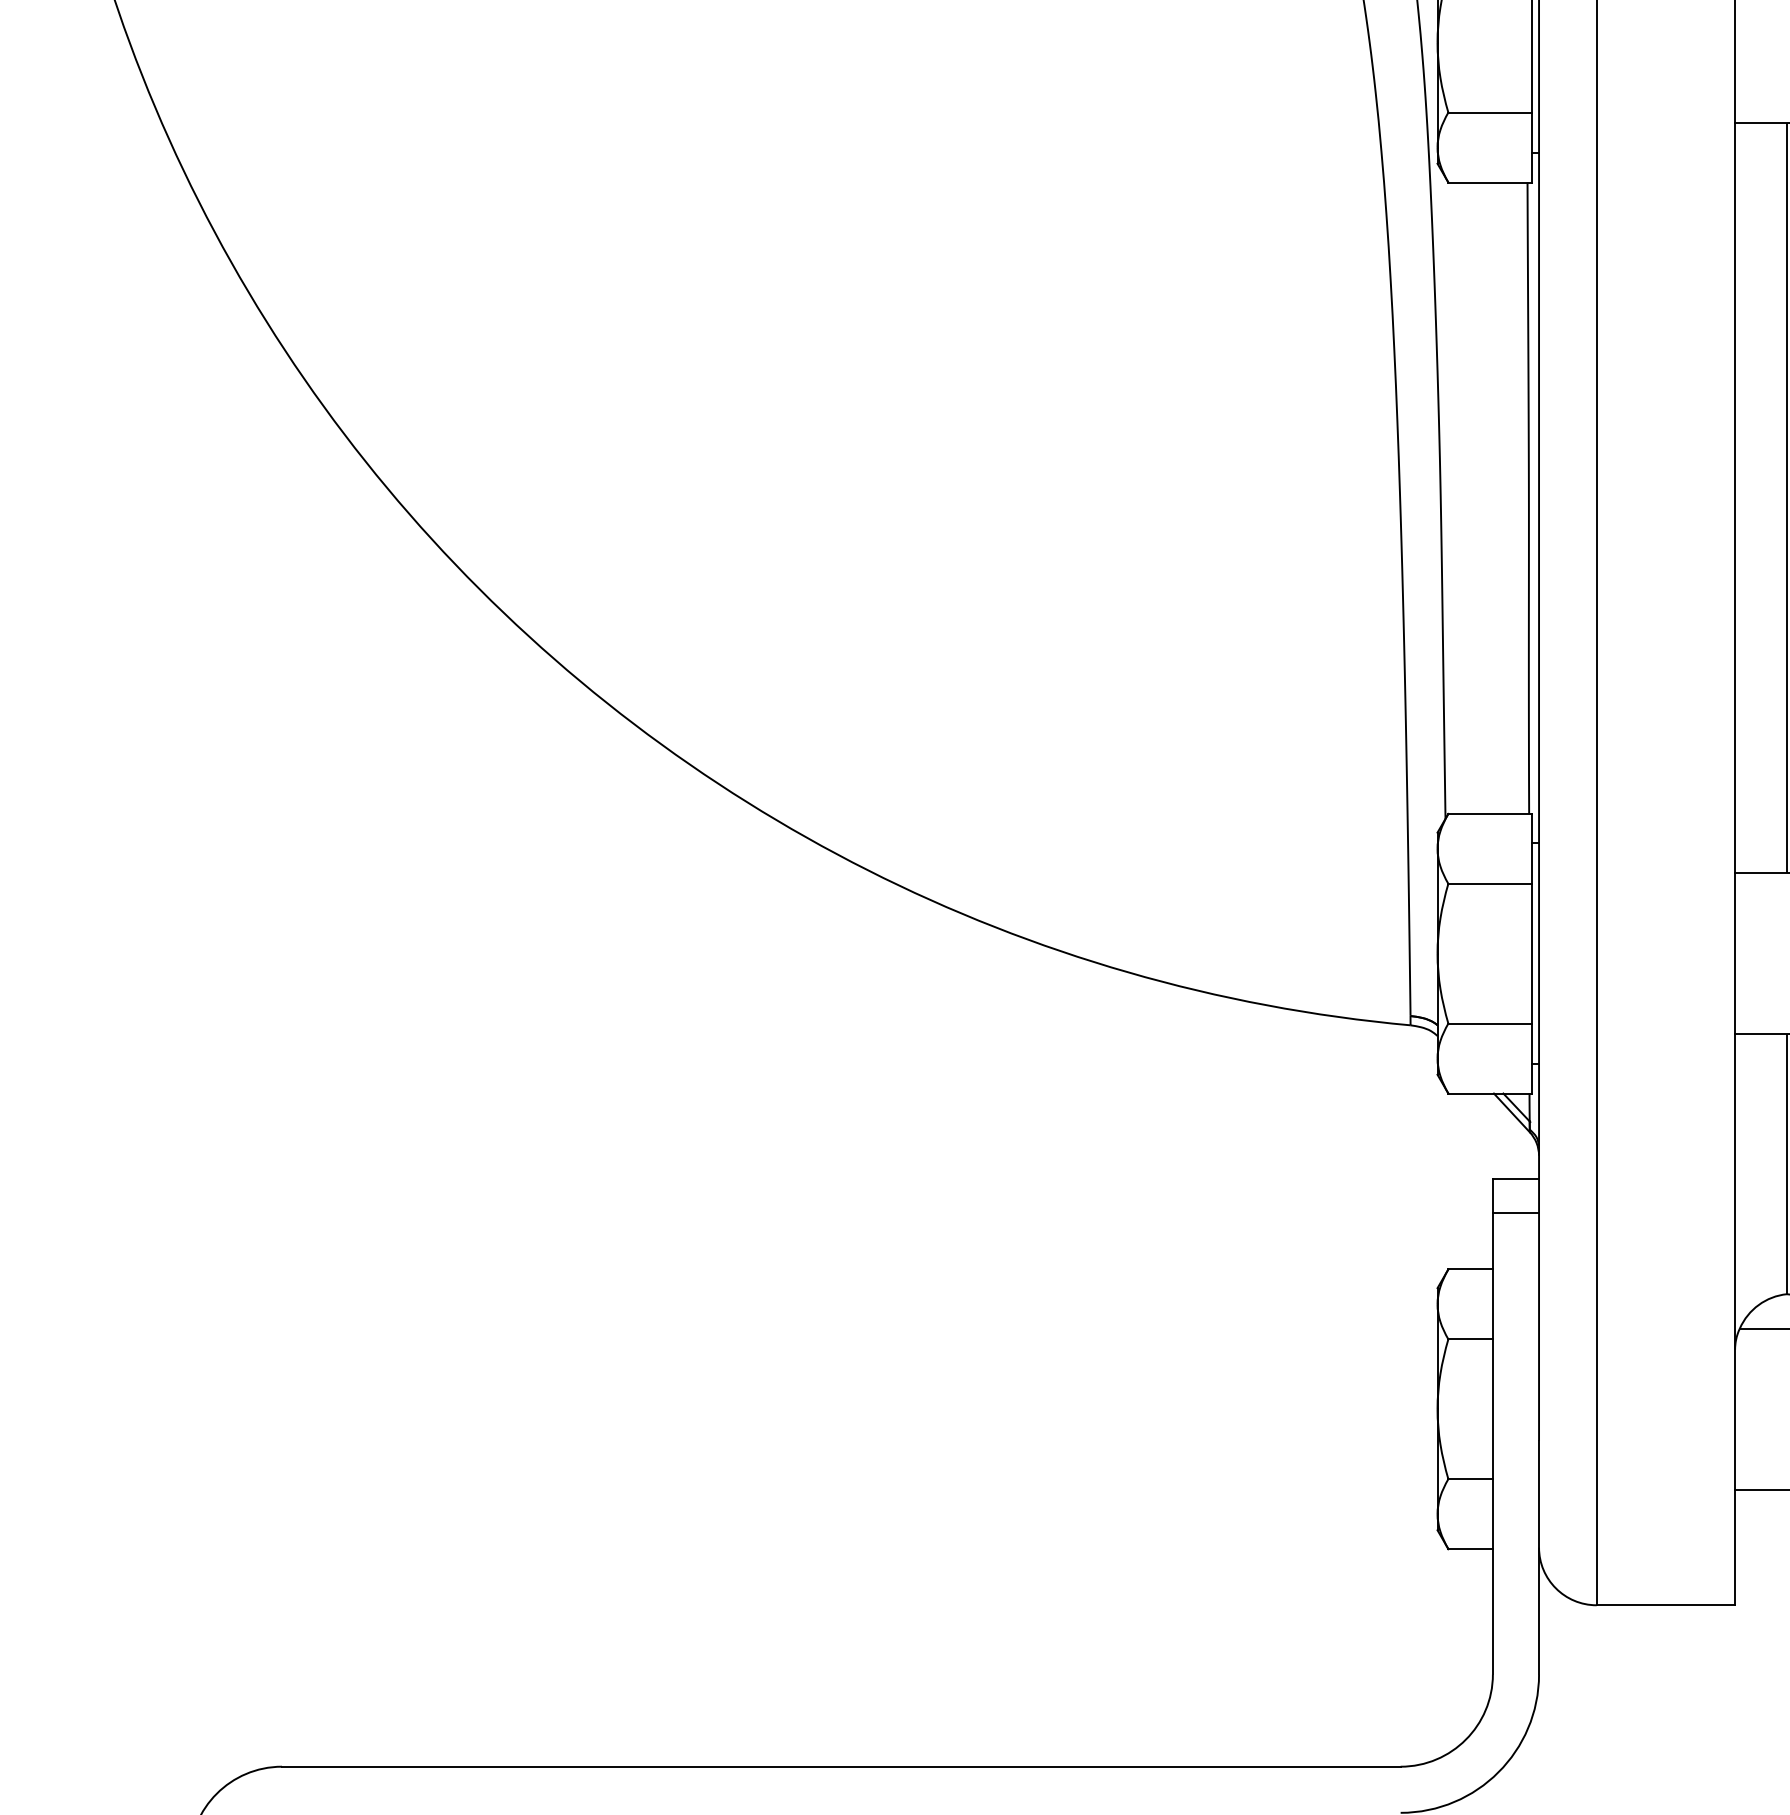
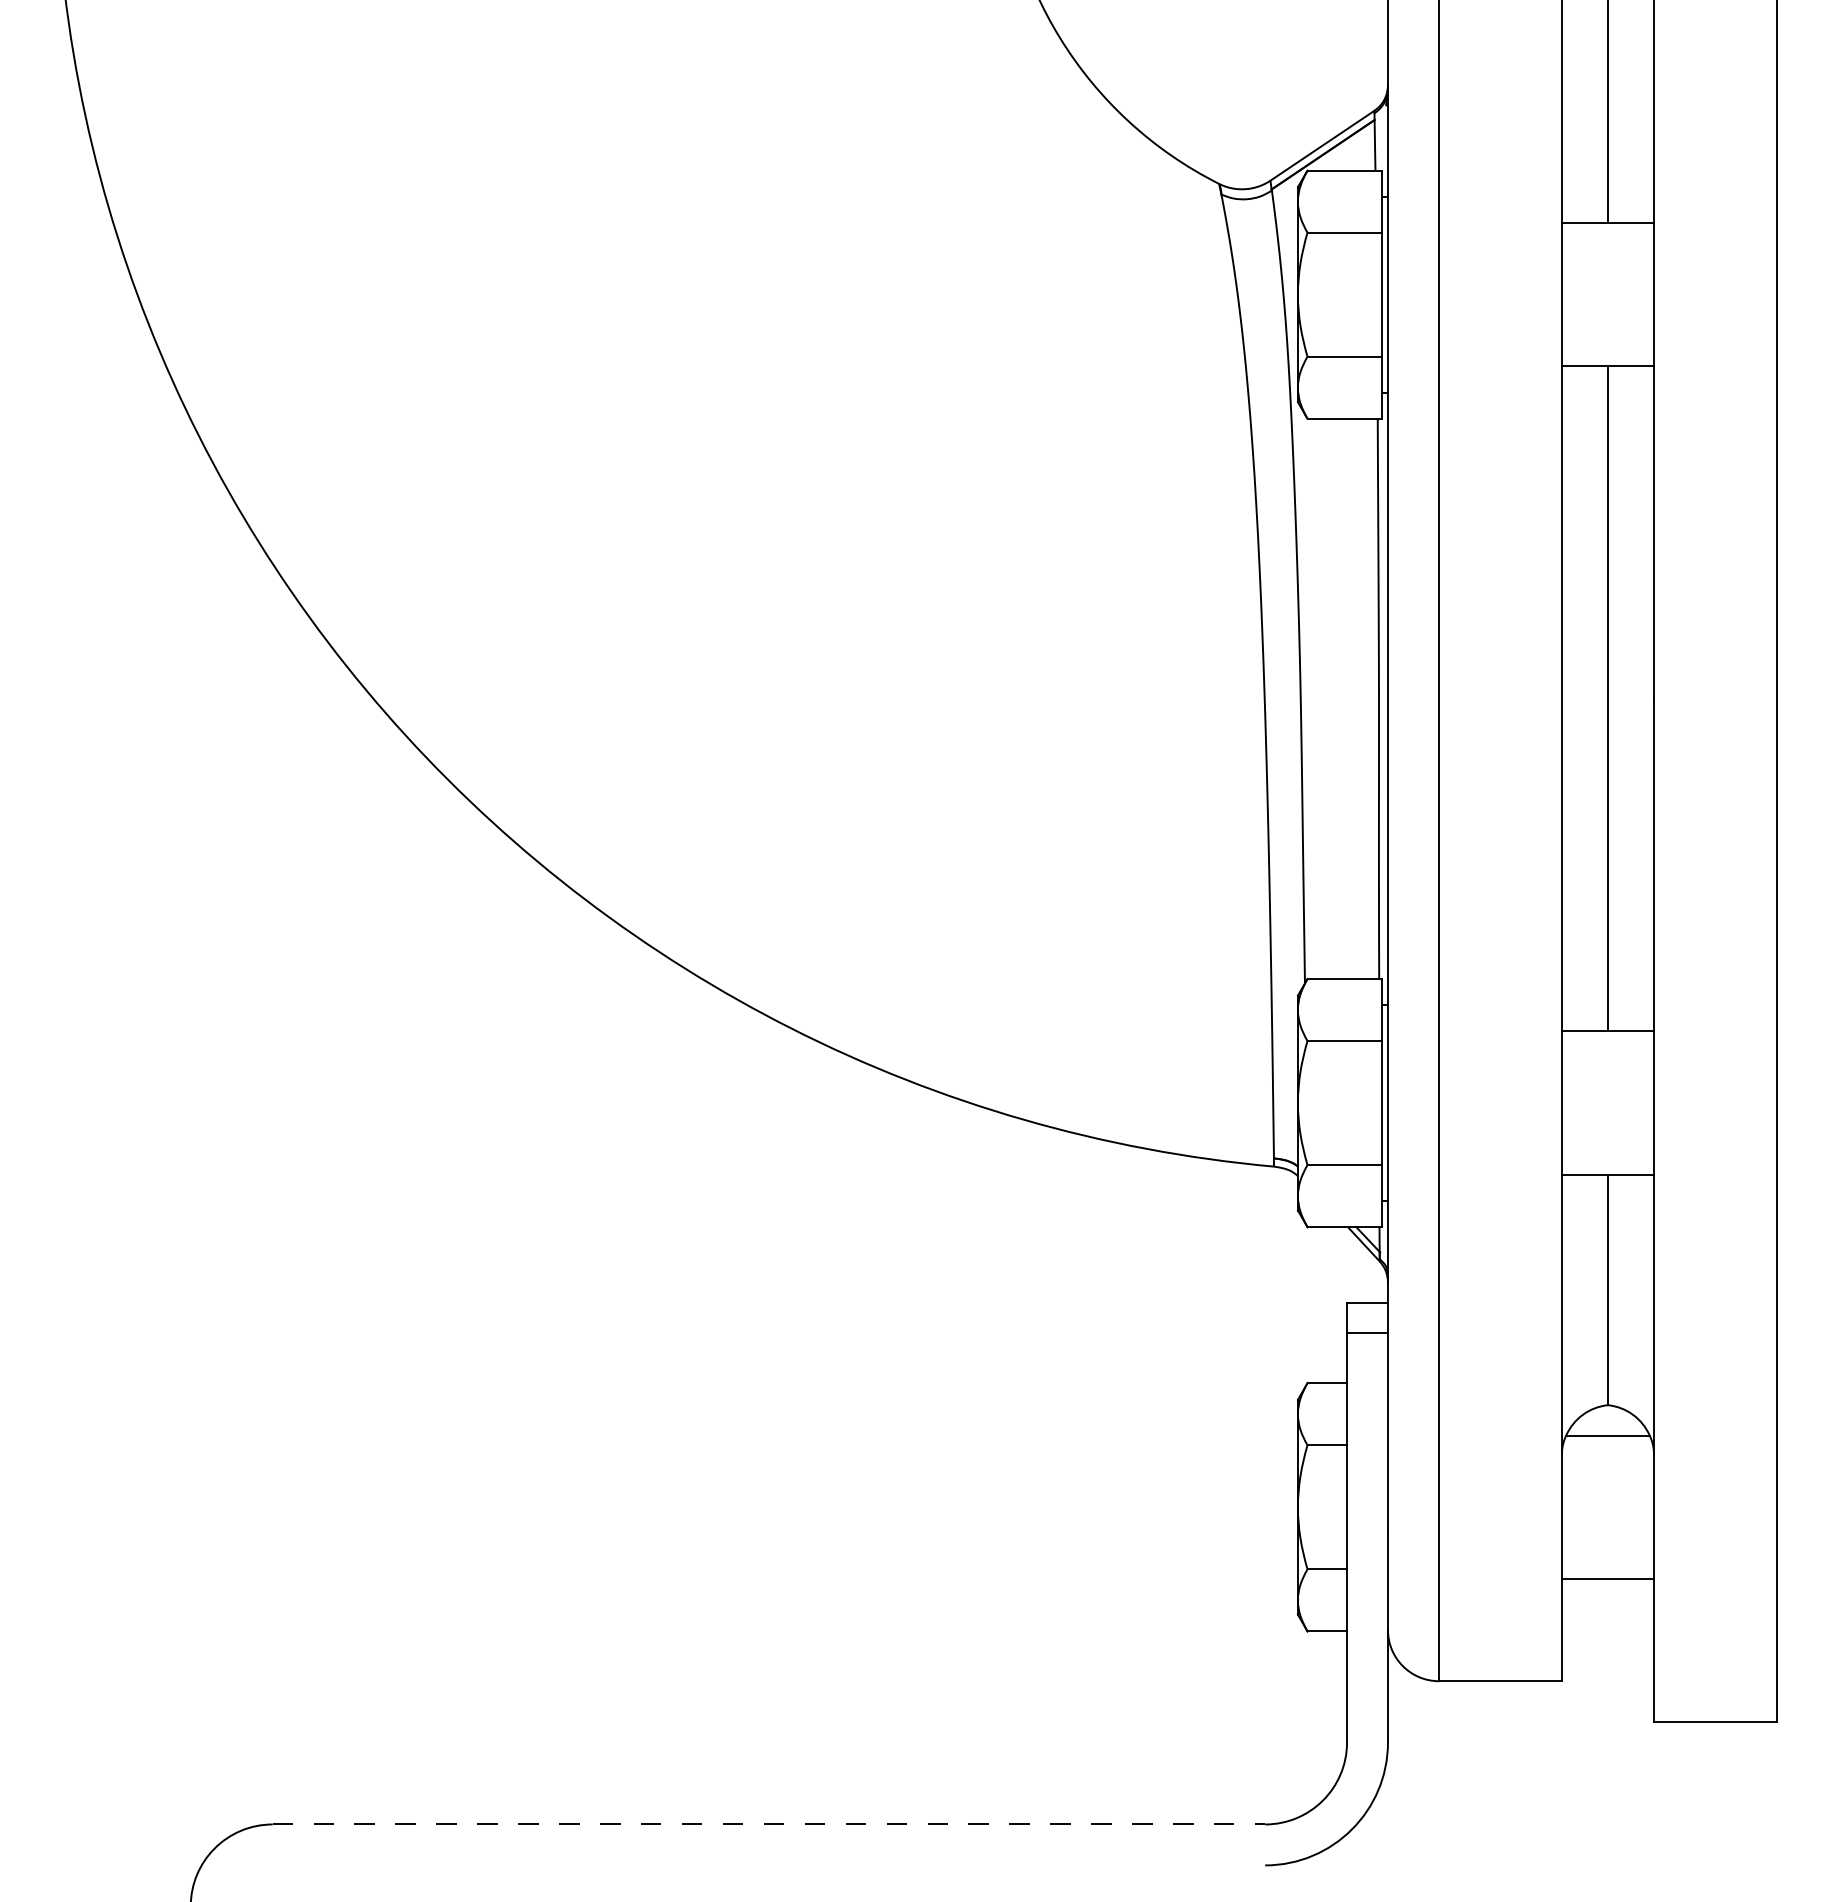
line: (842, 1766) -> (769, 1824), solid -> dashed

